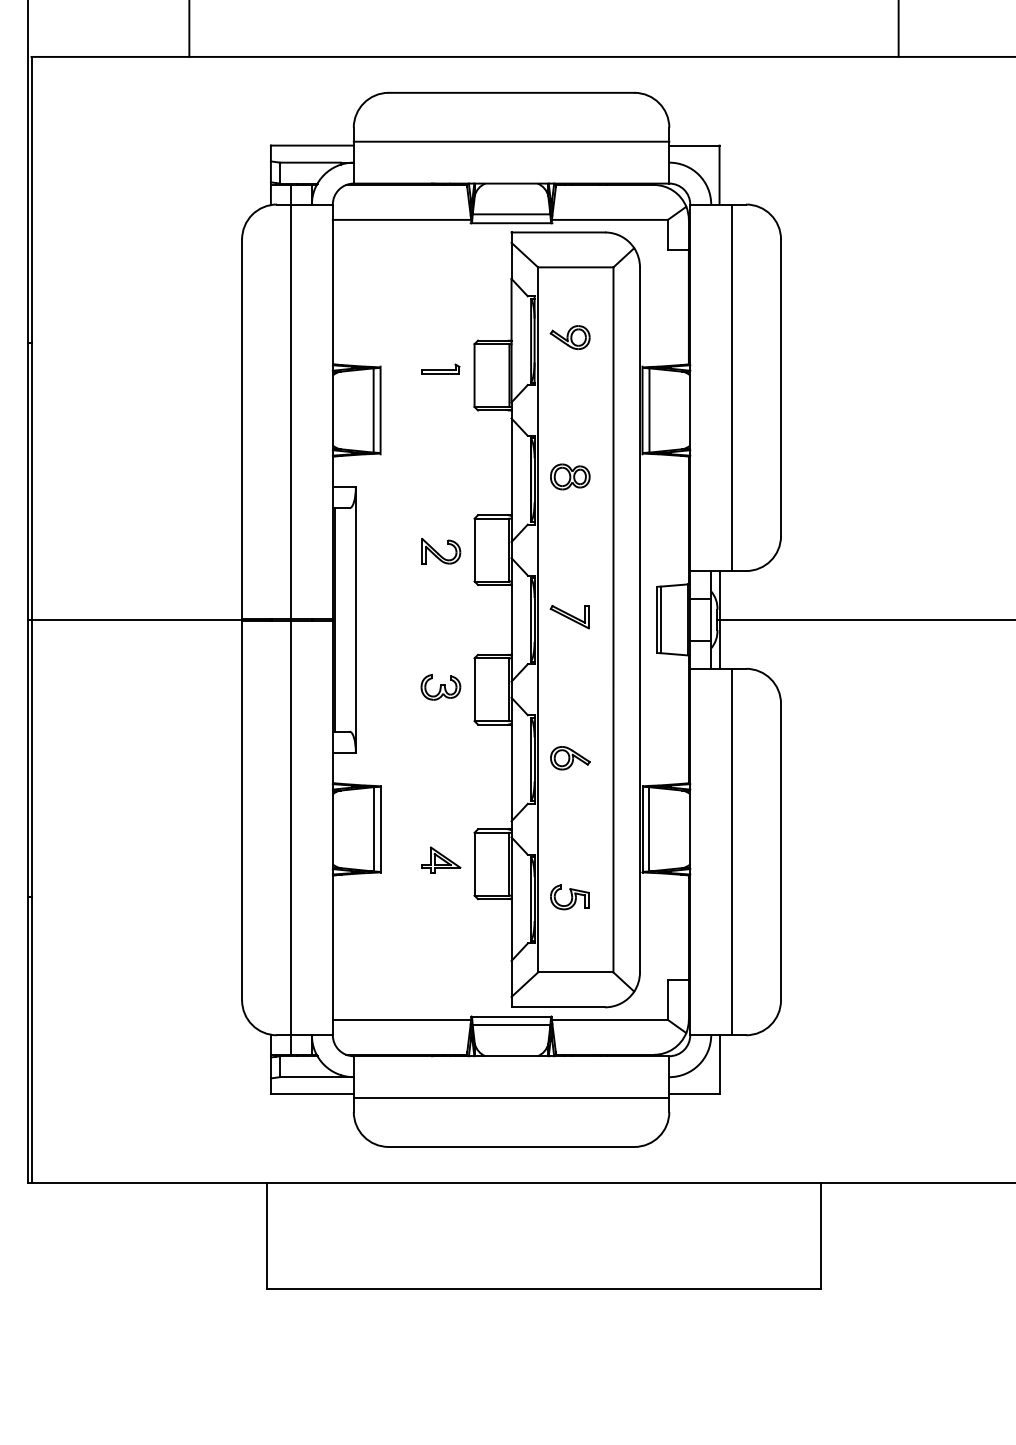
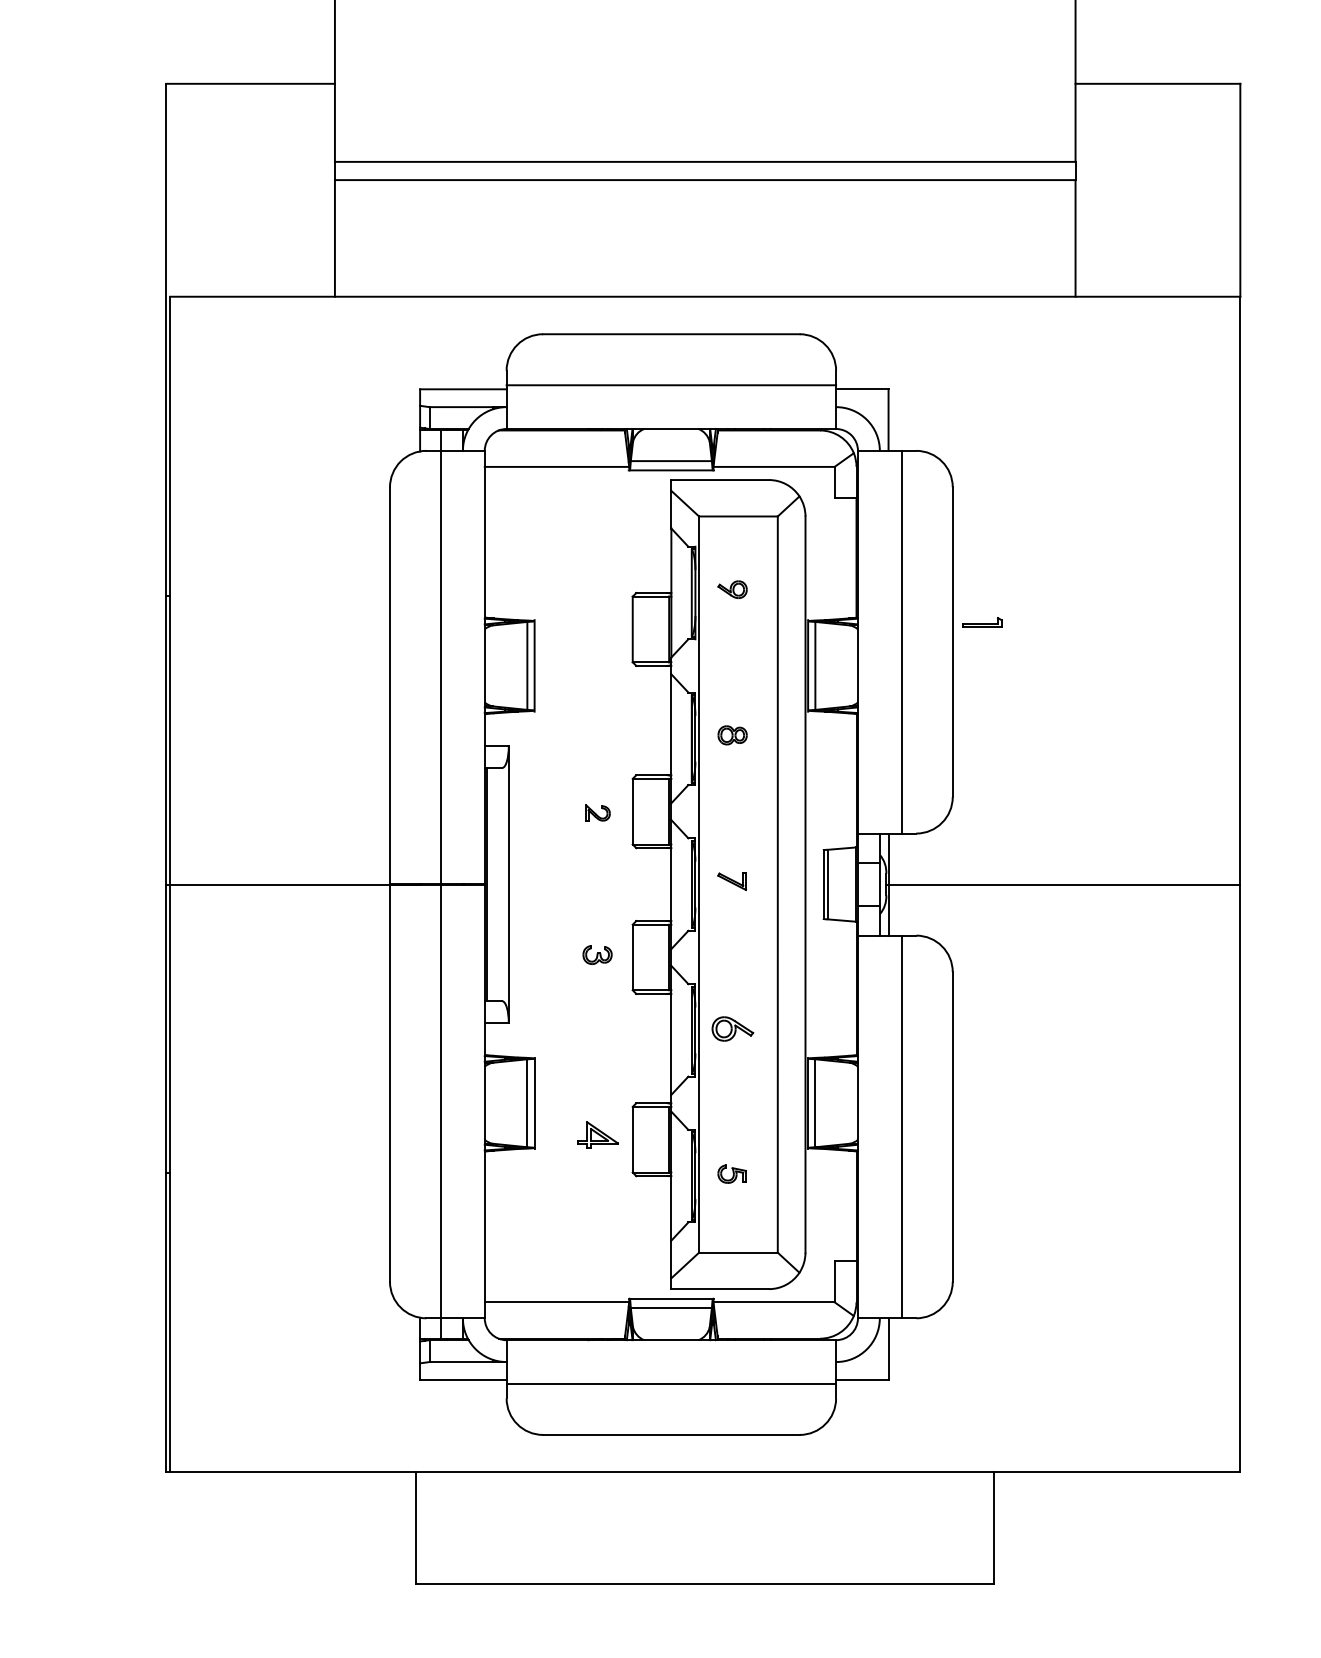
part: (570, 337) -> (732, 589), size x0.7
part: (440, 368) -> (982, 622), moved
part: (570, 477) -> (732, 735), size x0.7
part: (440, 550) -> (597, 812), size x0.6
part: (569, 616) -> (731, 881), size x0.7
part: (440, 686) -> (597, 954), size x0.7
part: (569, 896) -> (731, 1173), size x0.7

